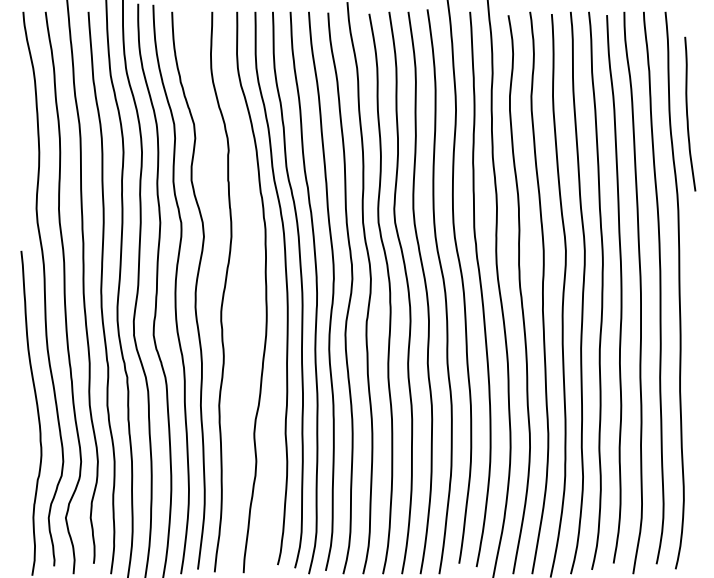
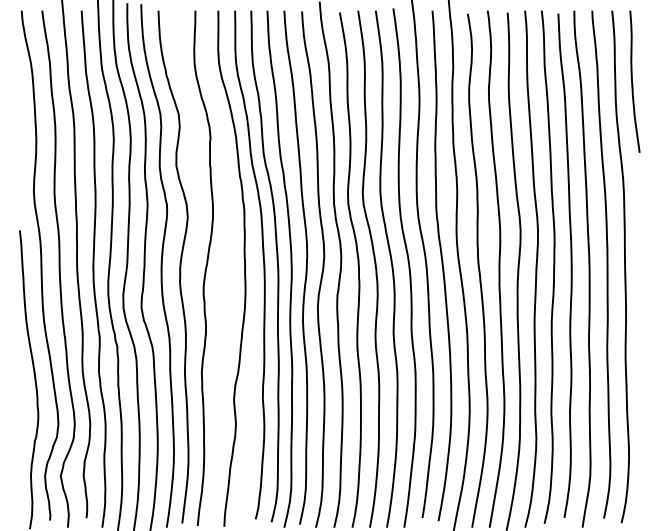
curve: (688, 115) -> (633, 82), moved

